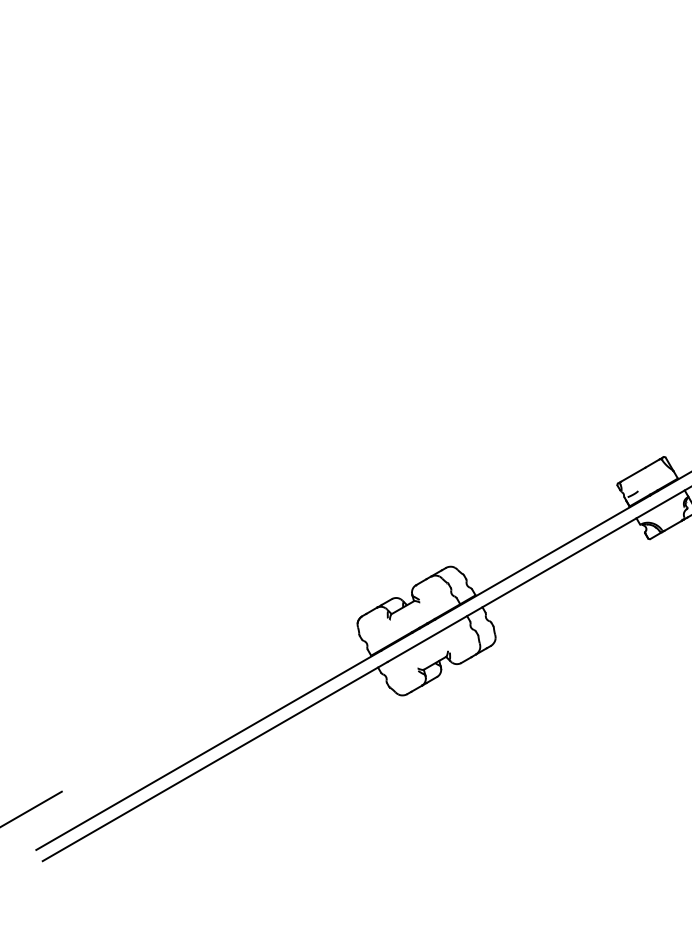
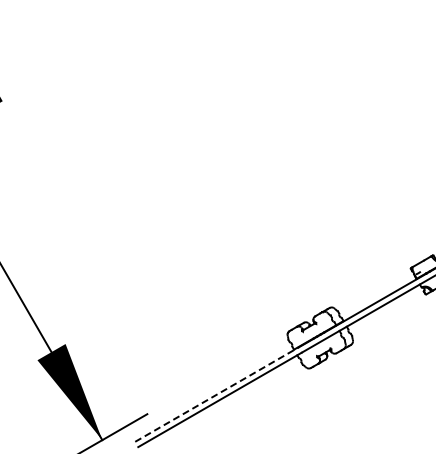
line: (209, 750) -> (217, 394), solid -> dashed

